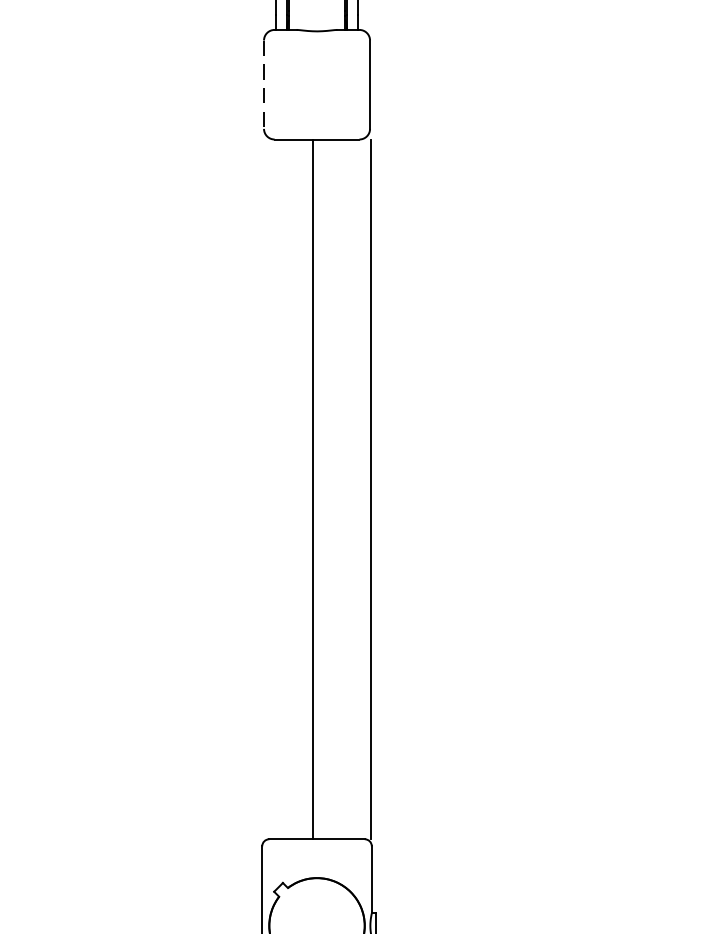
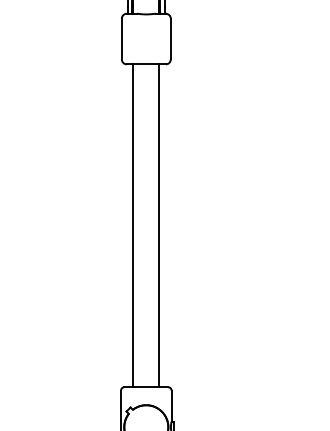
line: (263, 85) -> (121, 39), dashed -> solid
line: (313, 488) -> (133, 225), moved
line: (371, 488) -> (159, 225), moved

